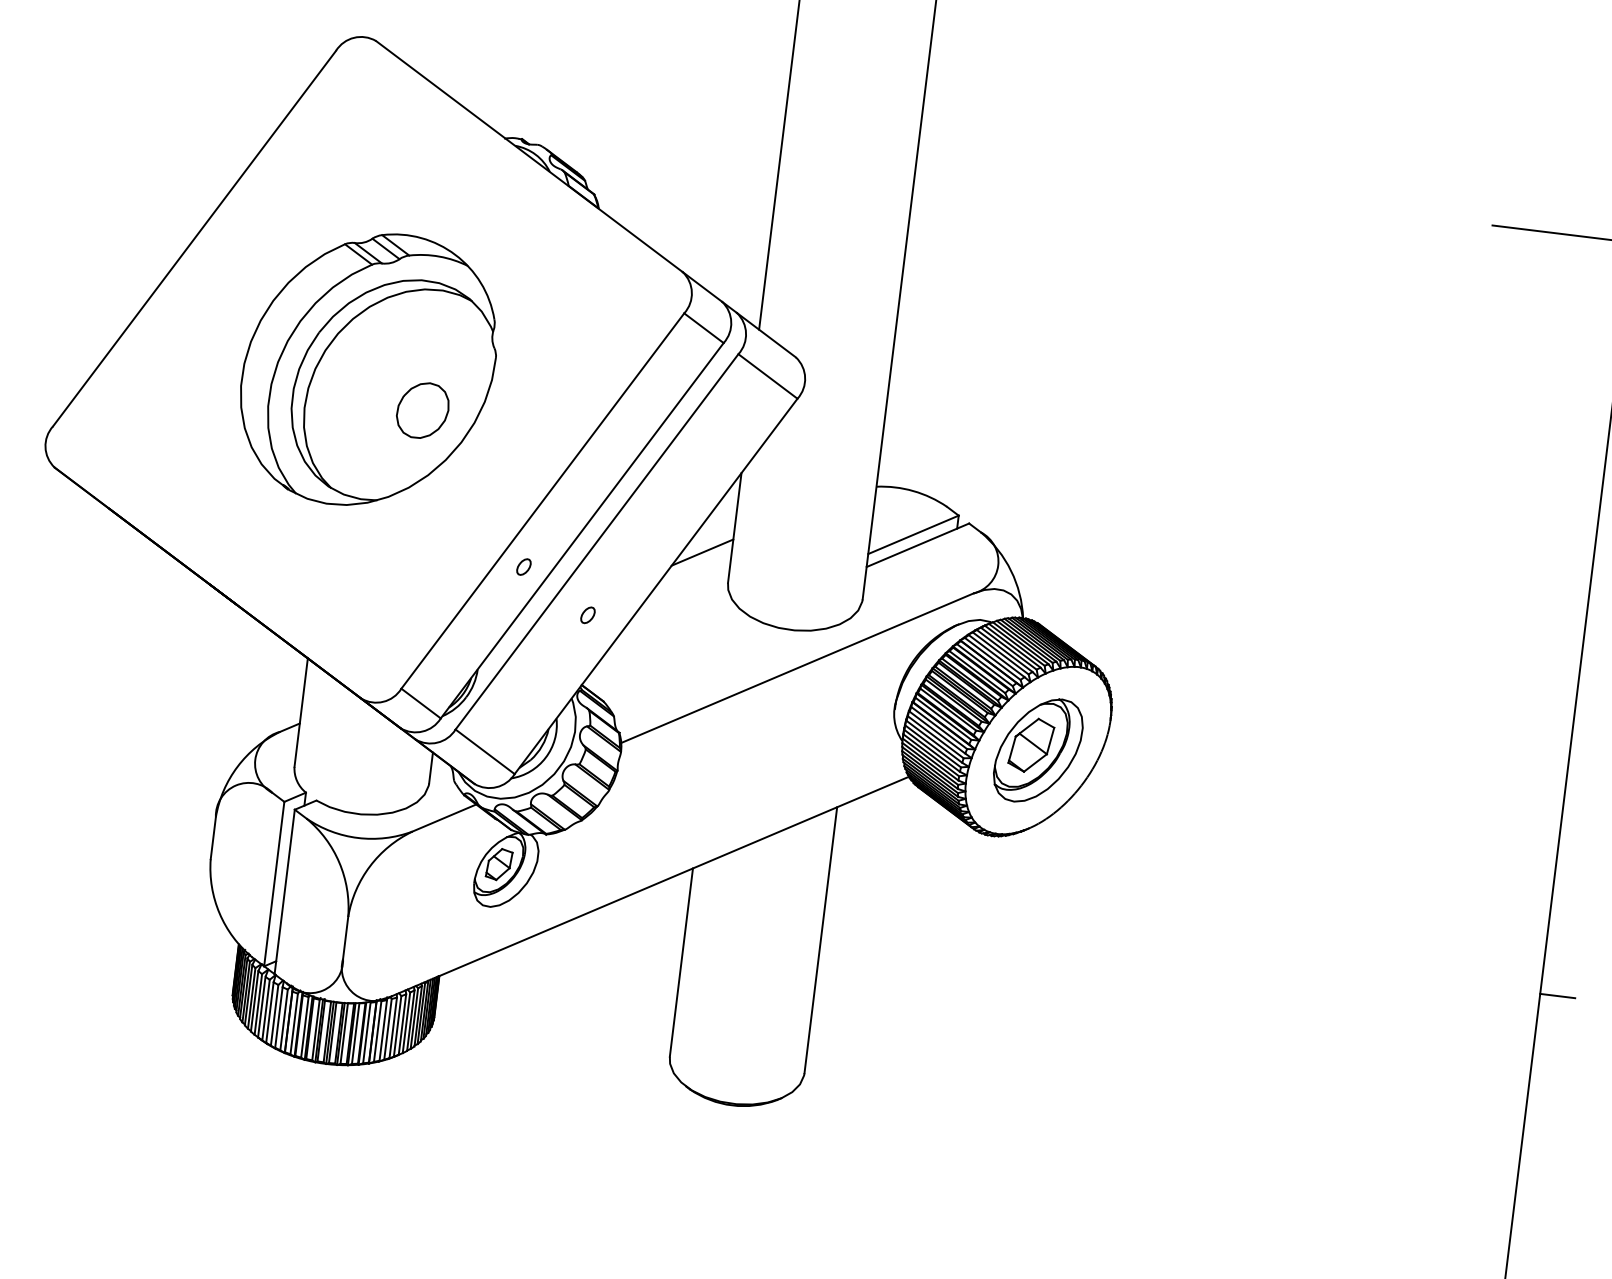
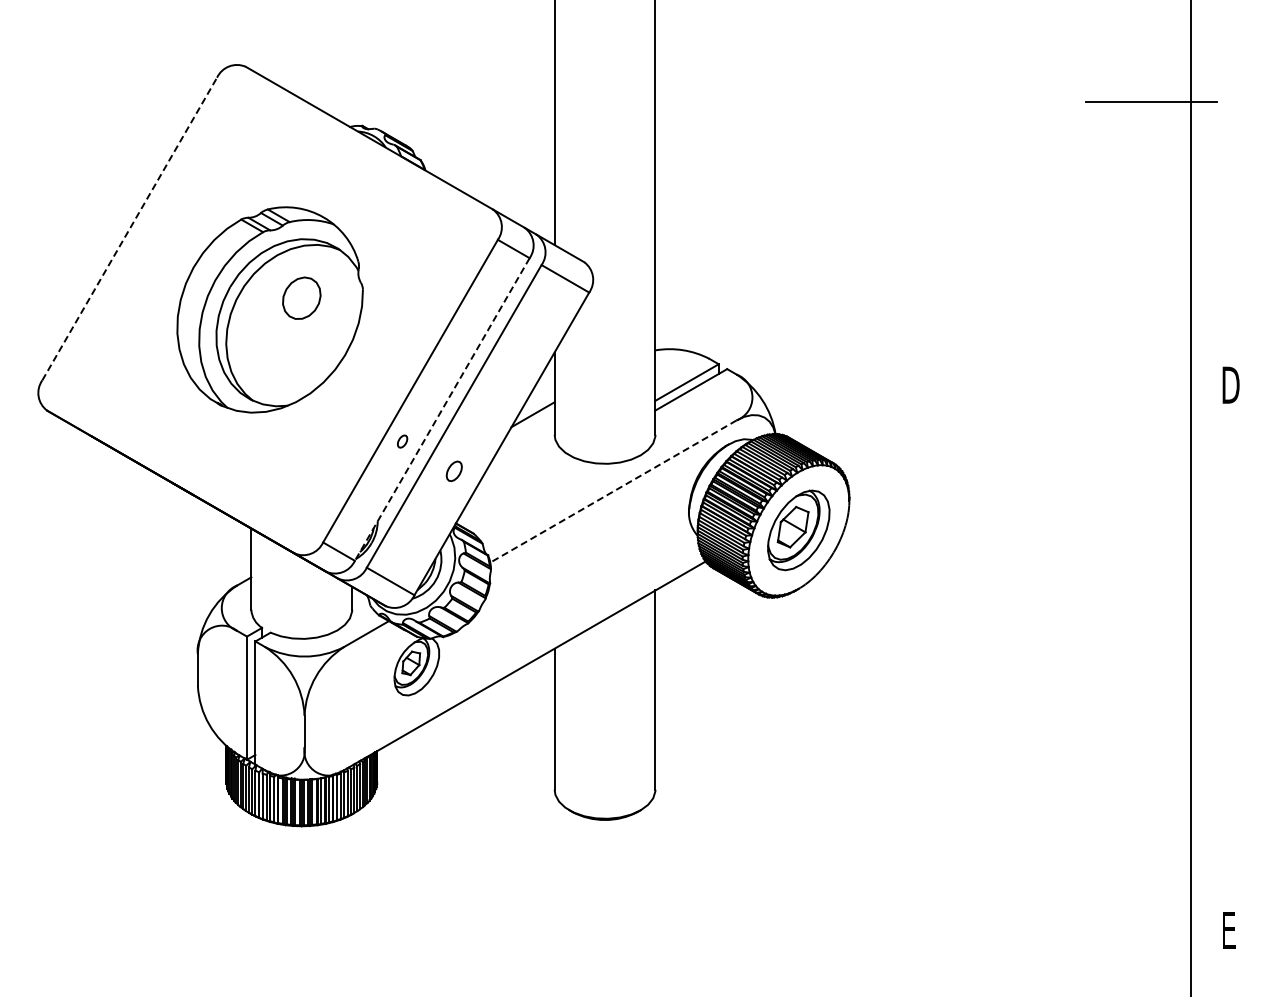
line: (194, 239) -> (129, 229), solid -> dashed
part: (422, 409) -> (301, 297), moved
line: (582, 530) -> (442, 409), solid -> dashed
part: (587, 615) -> (453, 471), size x1.6
line: (796, 668) -> (612, 491), solid -> dashed
line: (1557, 996) -> (1204, 664), removed

